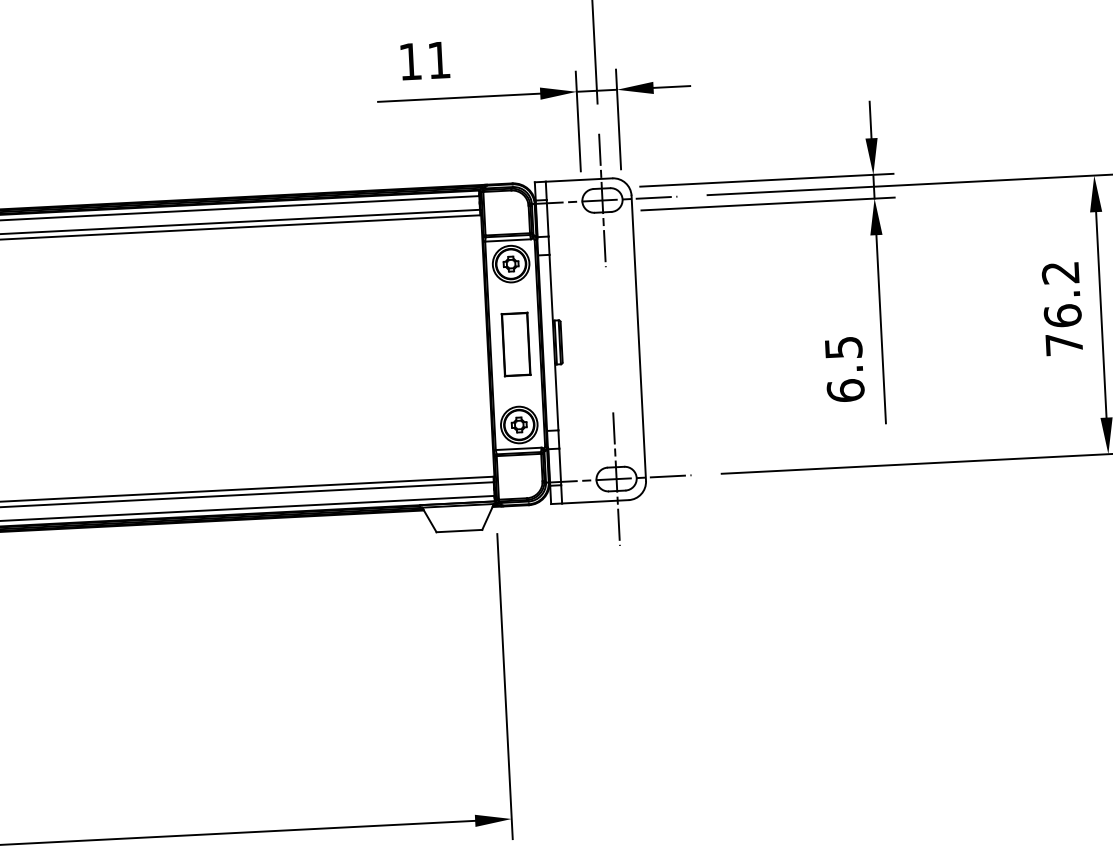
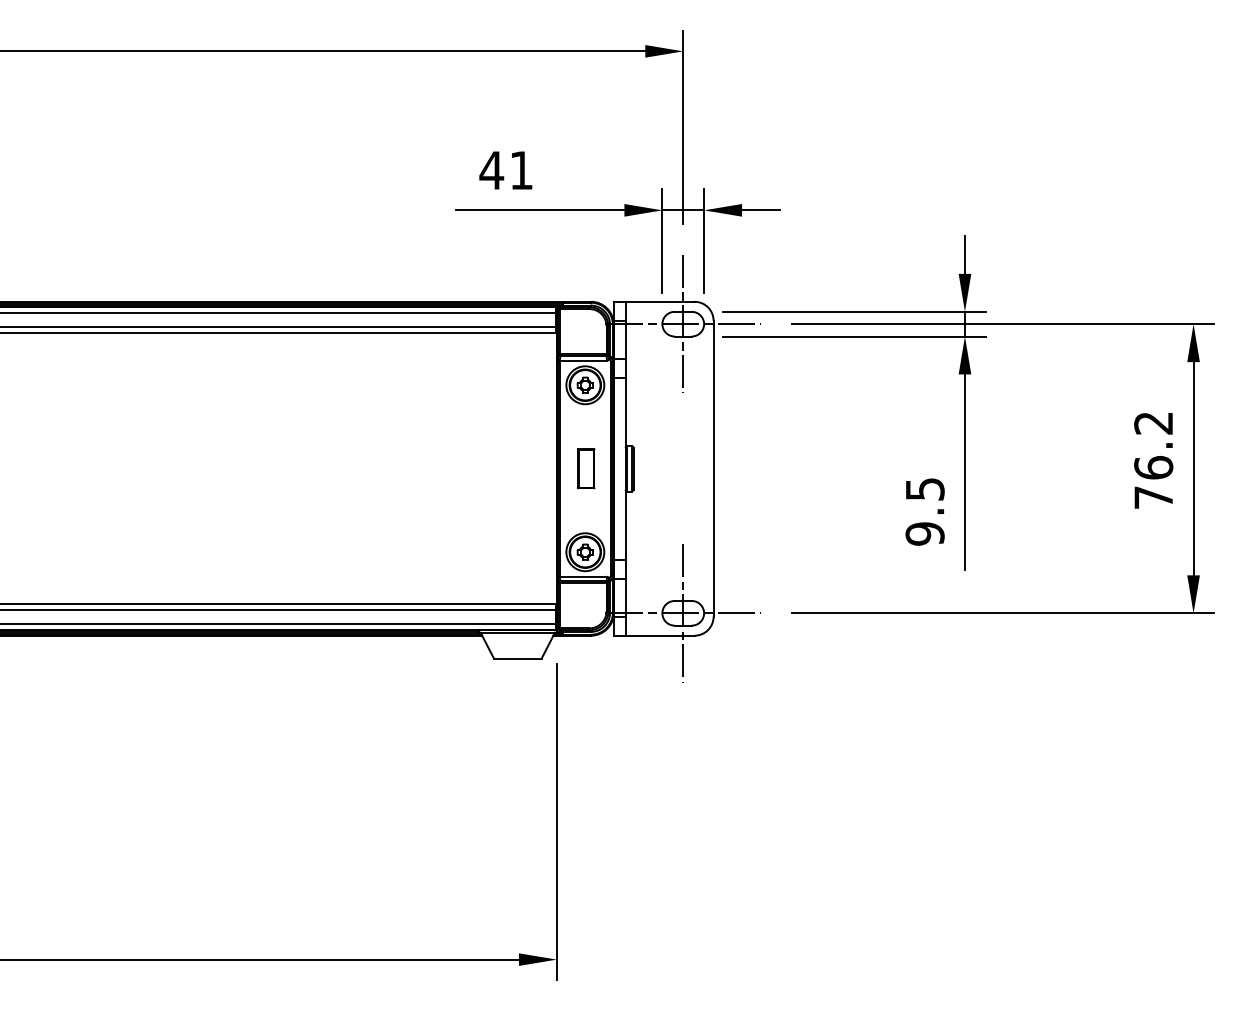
text: (410, 61) -> (491, 170), 11 -> 41
part: (516, 344) -> (586, 468), size x0.6
text: (845, 390) -> (924, 533), 6.5 -> 9.5

